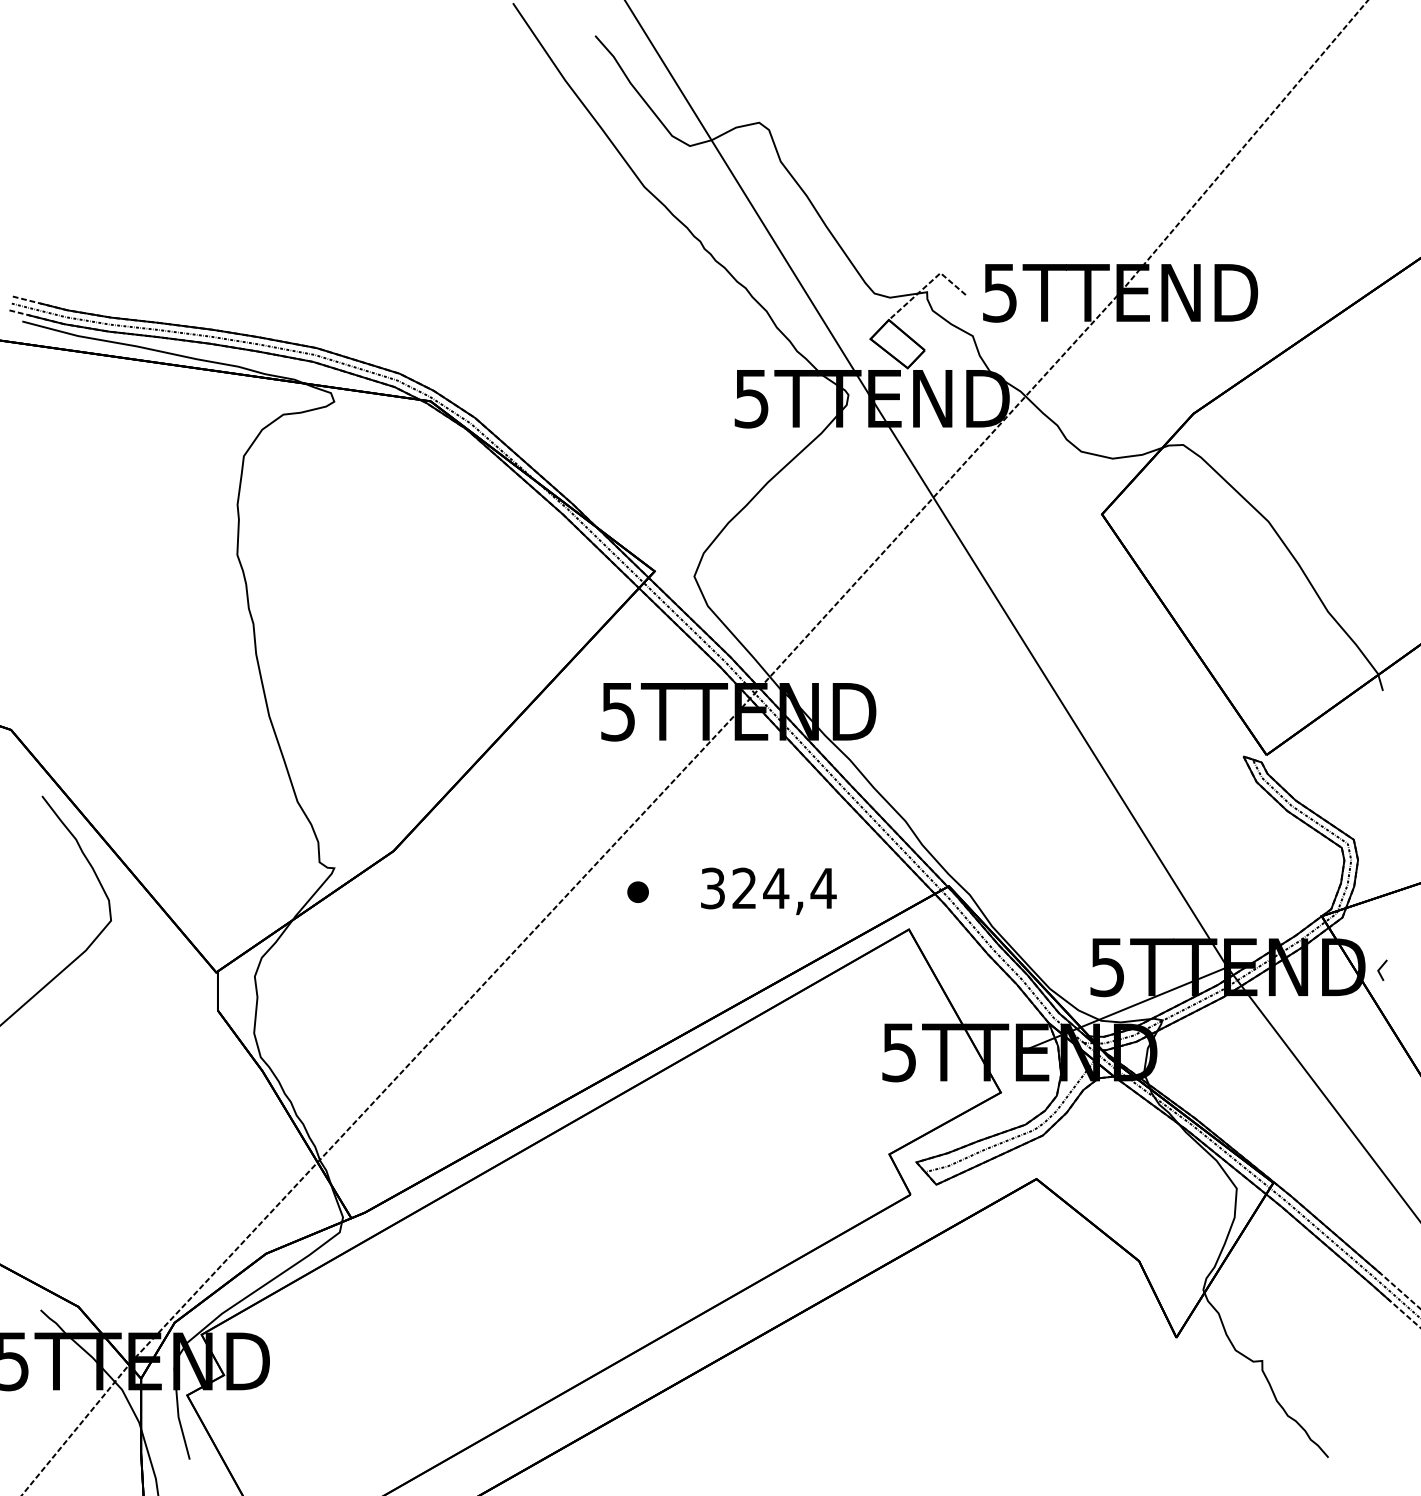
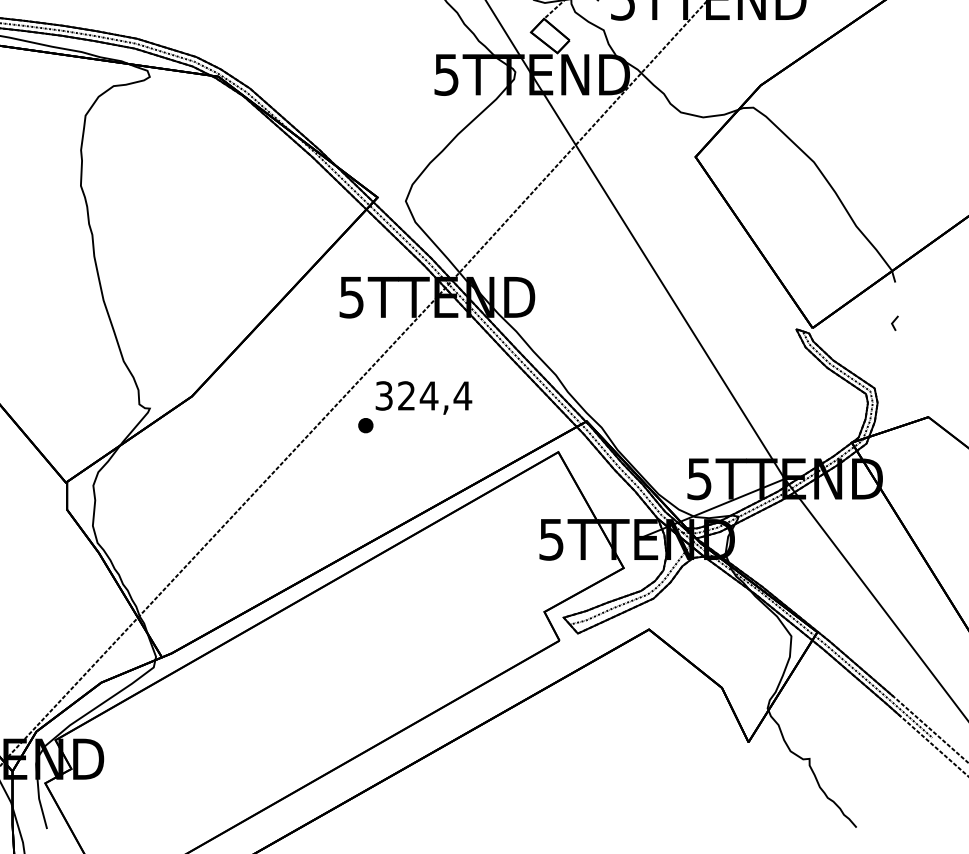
text: (768, 890) -> (423, 397), moved
line: (1381, 968) -> (894, 322), moved

